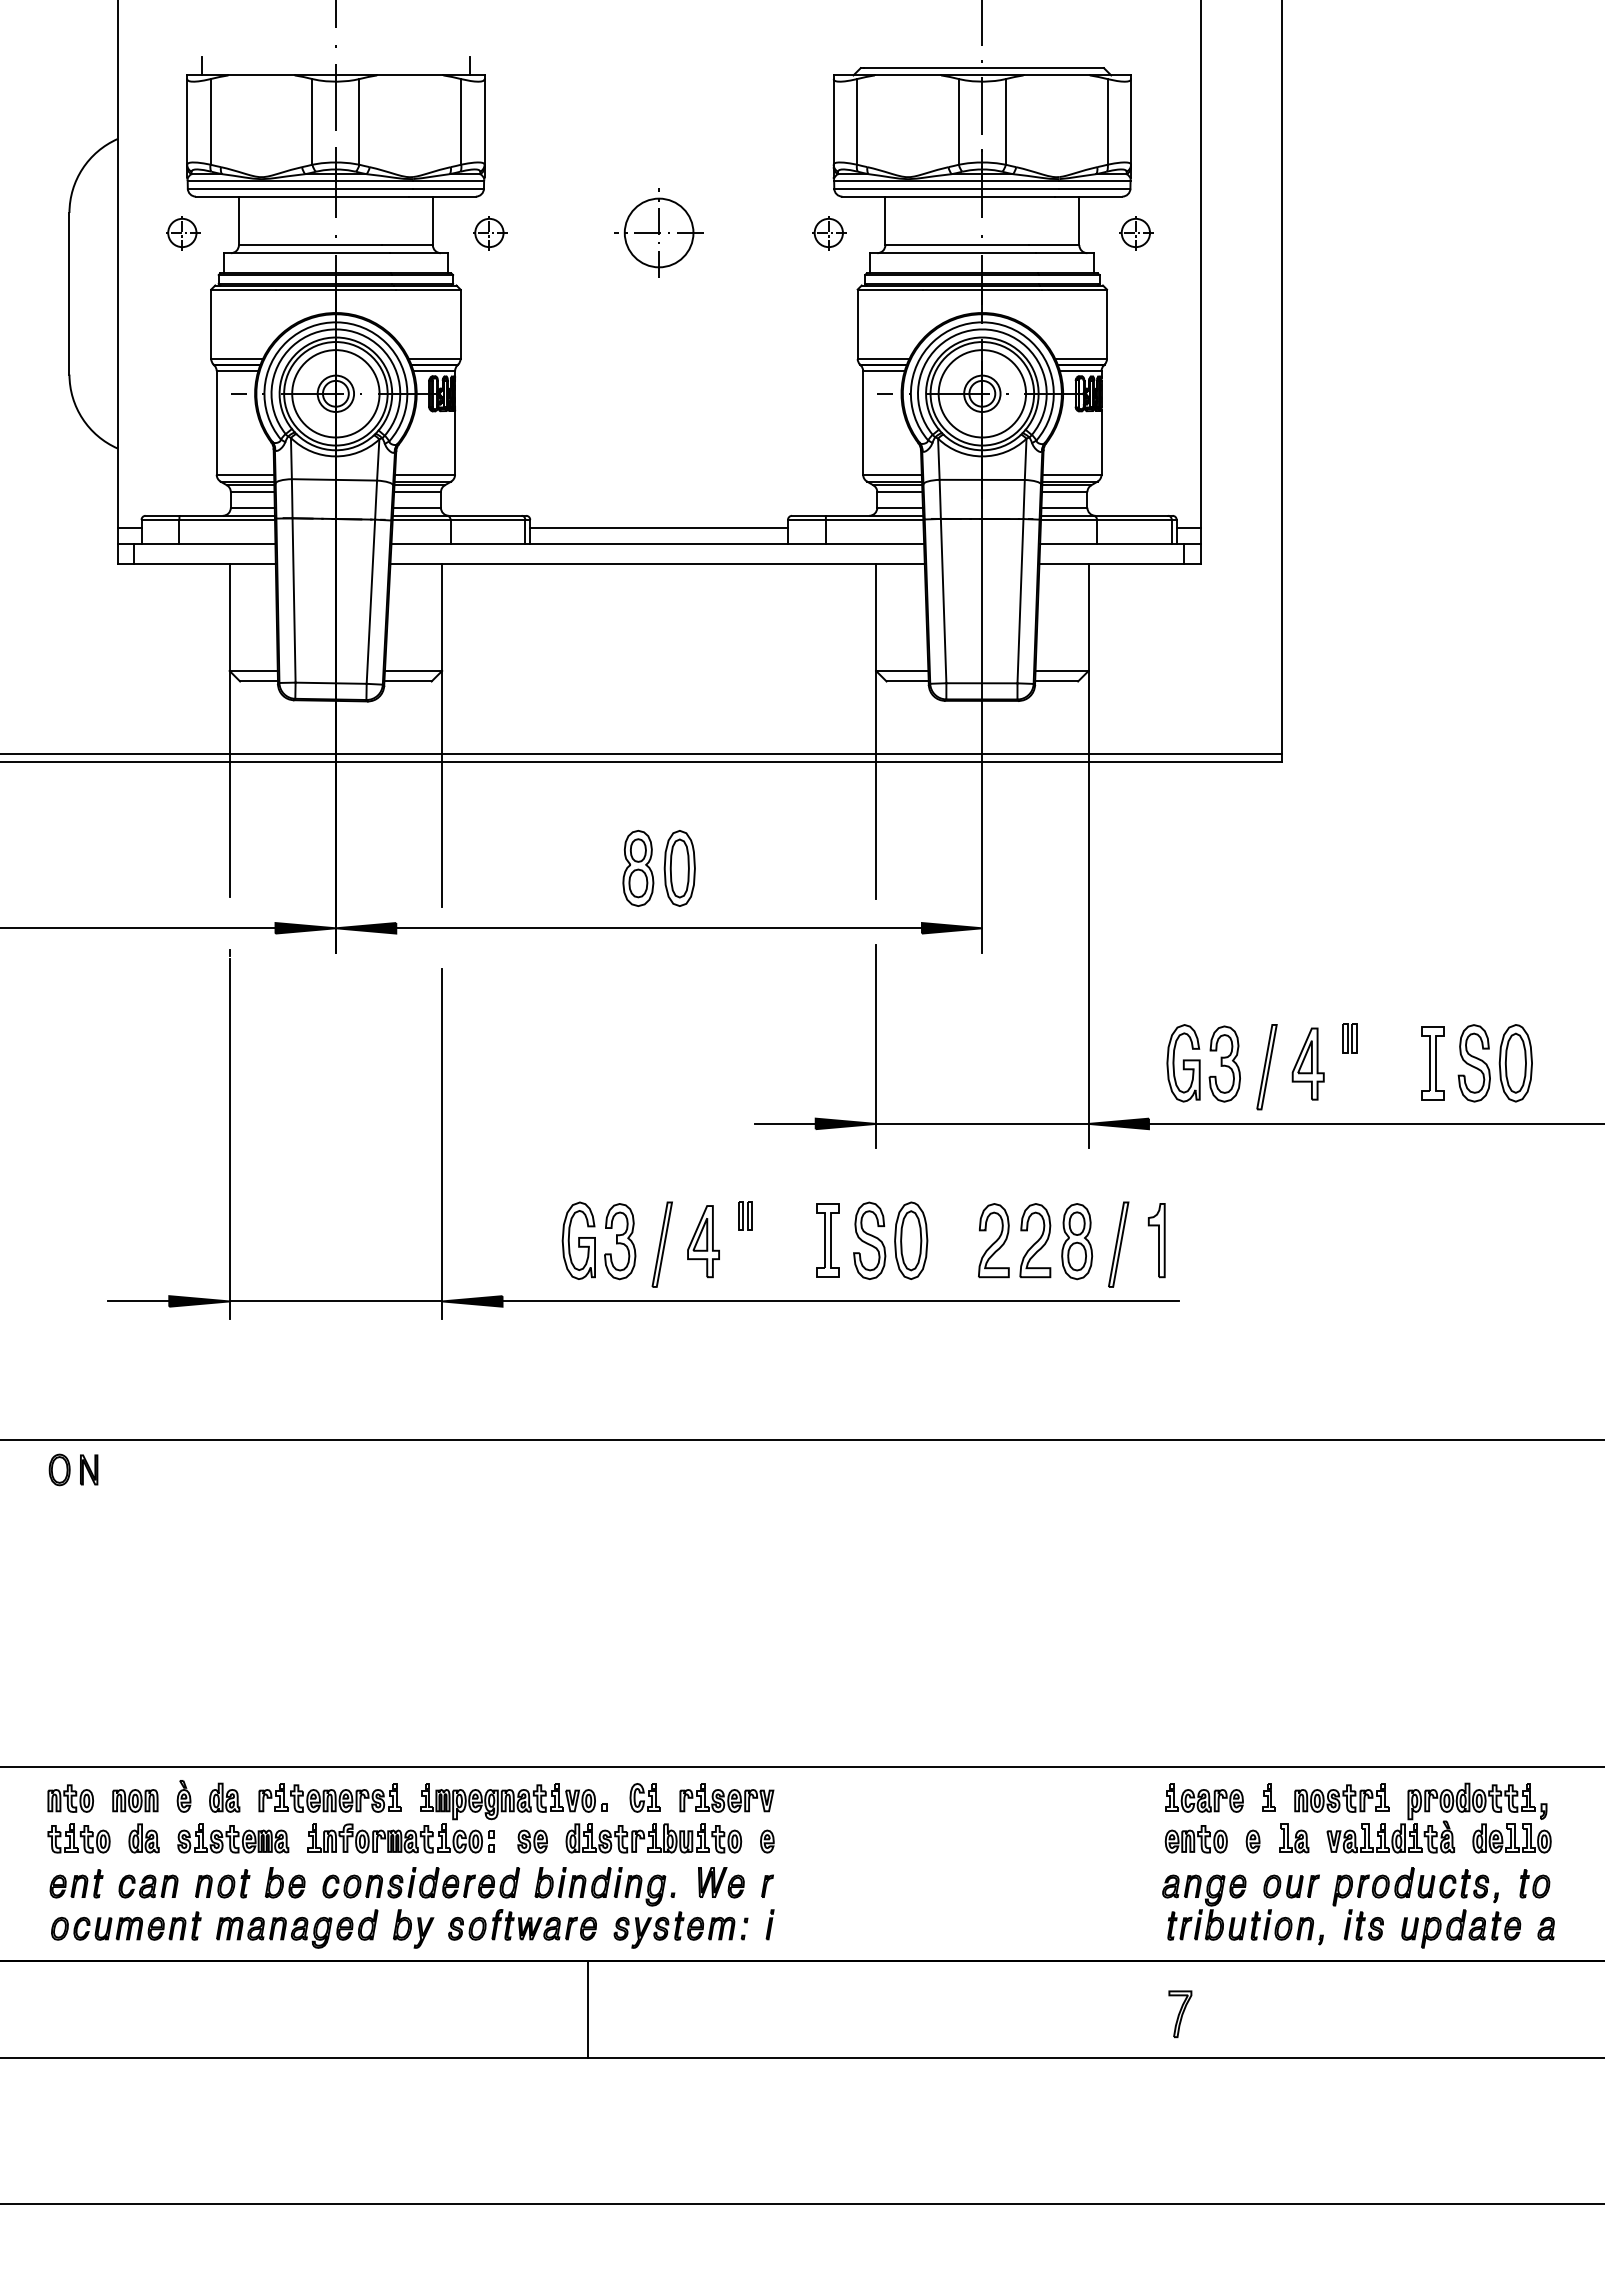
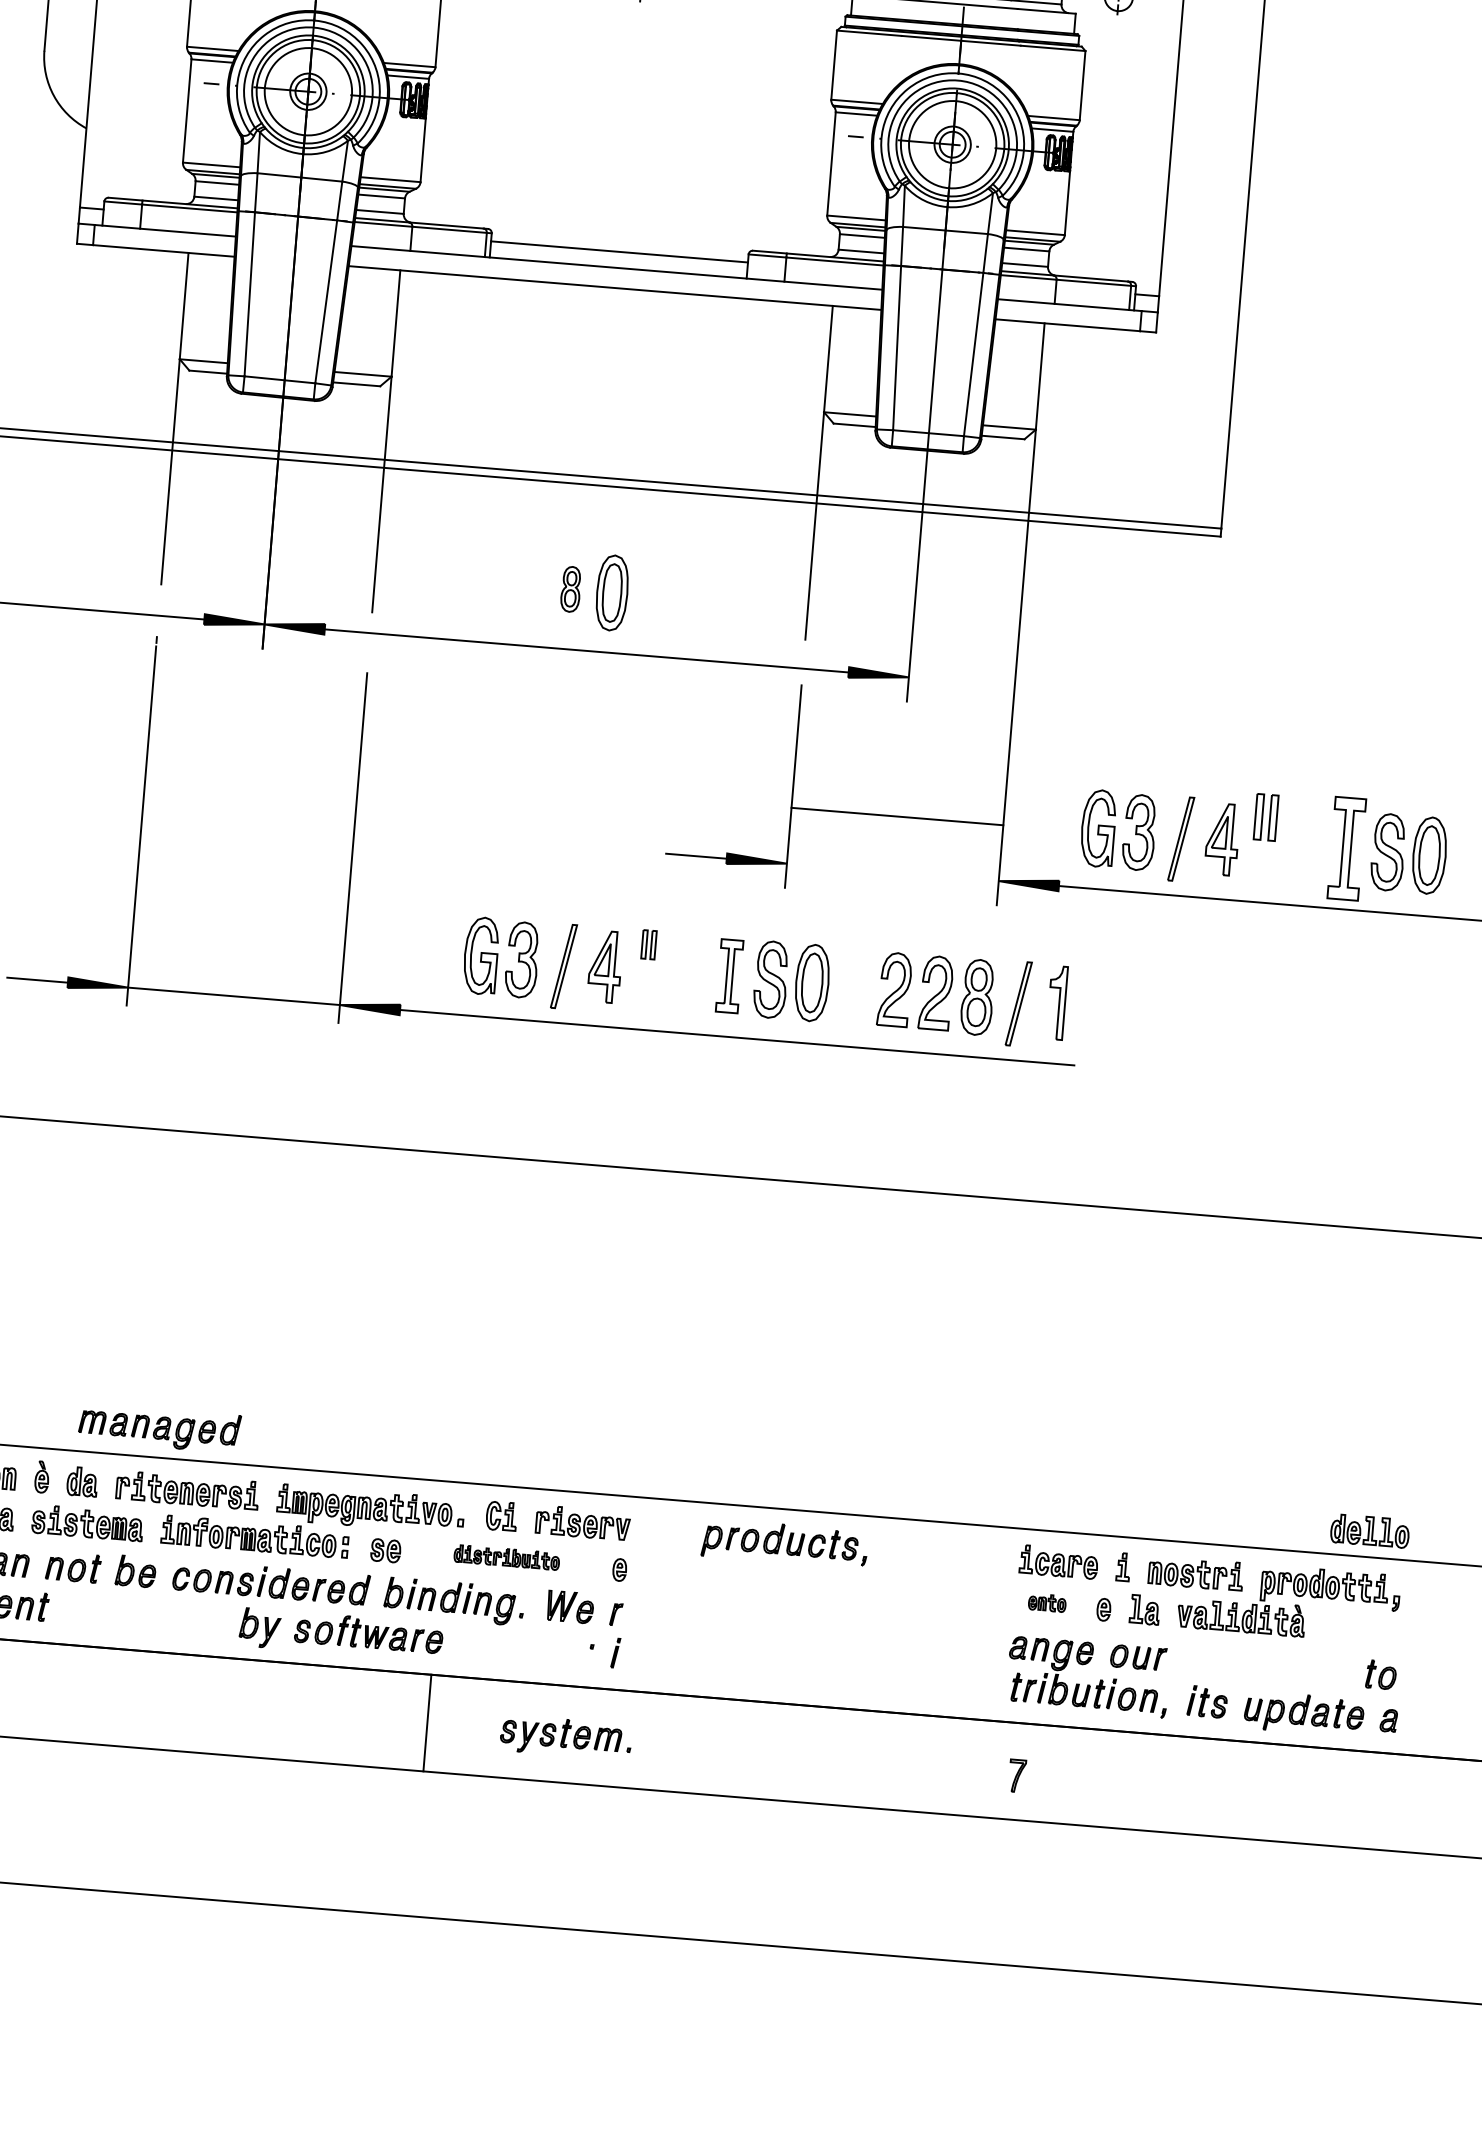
part: (638, 867) -> (571, 588), size x0.6
part: (1349, 1038) -> (1265, 817), size x1.6
part: (1432, 1063) -> (1346, 849), size x1.4
line: (982, 1123) -> (897, 816), moved
part: (653, 1838) -> (506, 1557), size x0.6
part: (1511, 1838) -> (1369, 1531), moved
part: (1195, 1839) -> (1046, 1603), size x0.6
part: (1415, 1886) -> (784, 1543), moved
part: (297, 1928) -> (160, 1427), moved
part: (679, 1929) -> (566, 1737), moved
part: (1180, 2014) -> (1017, 1776), size x0.7

